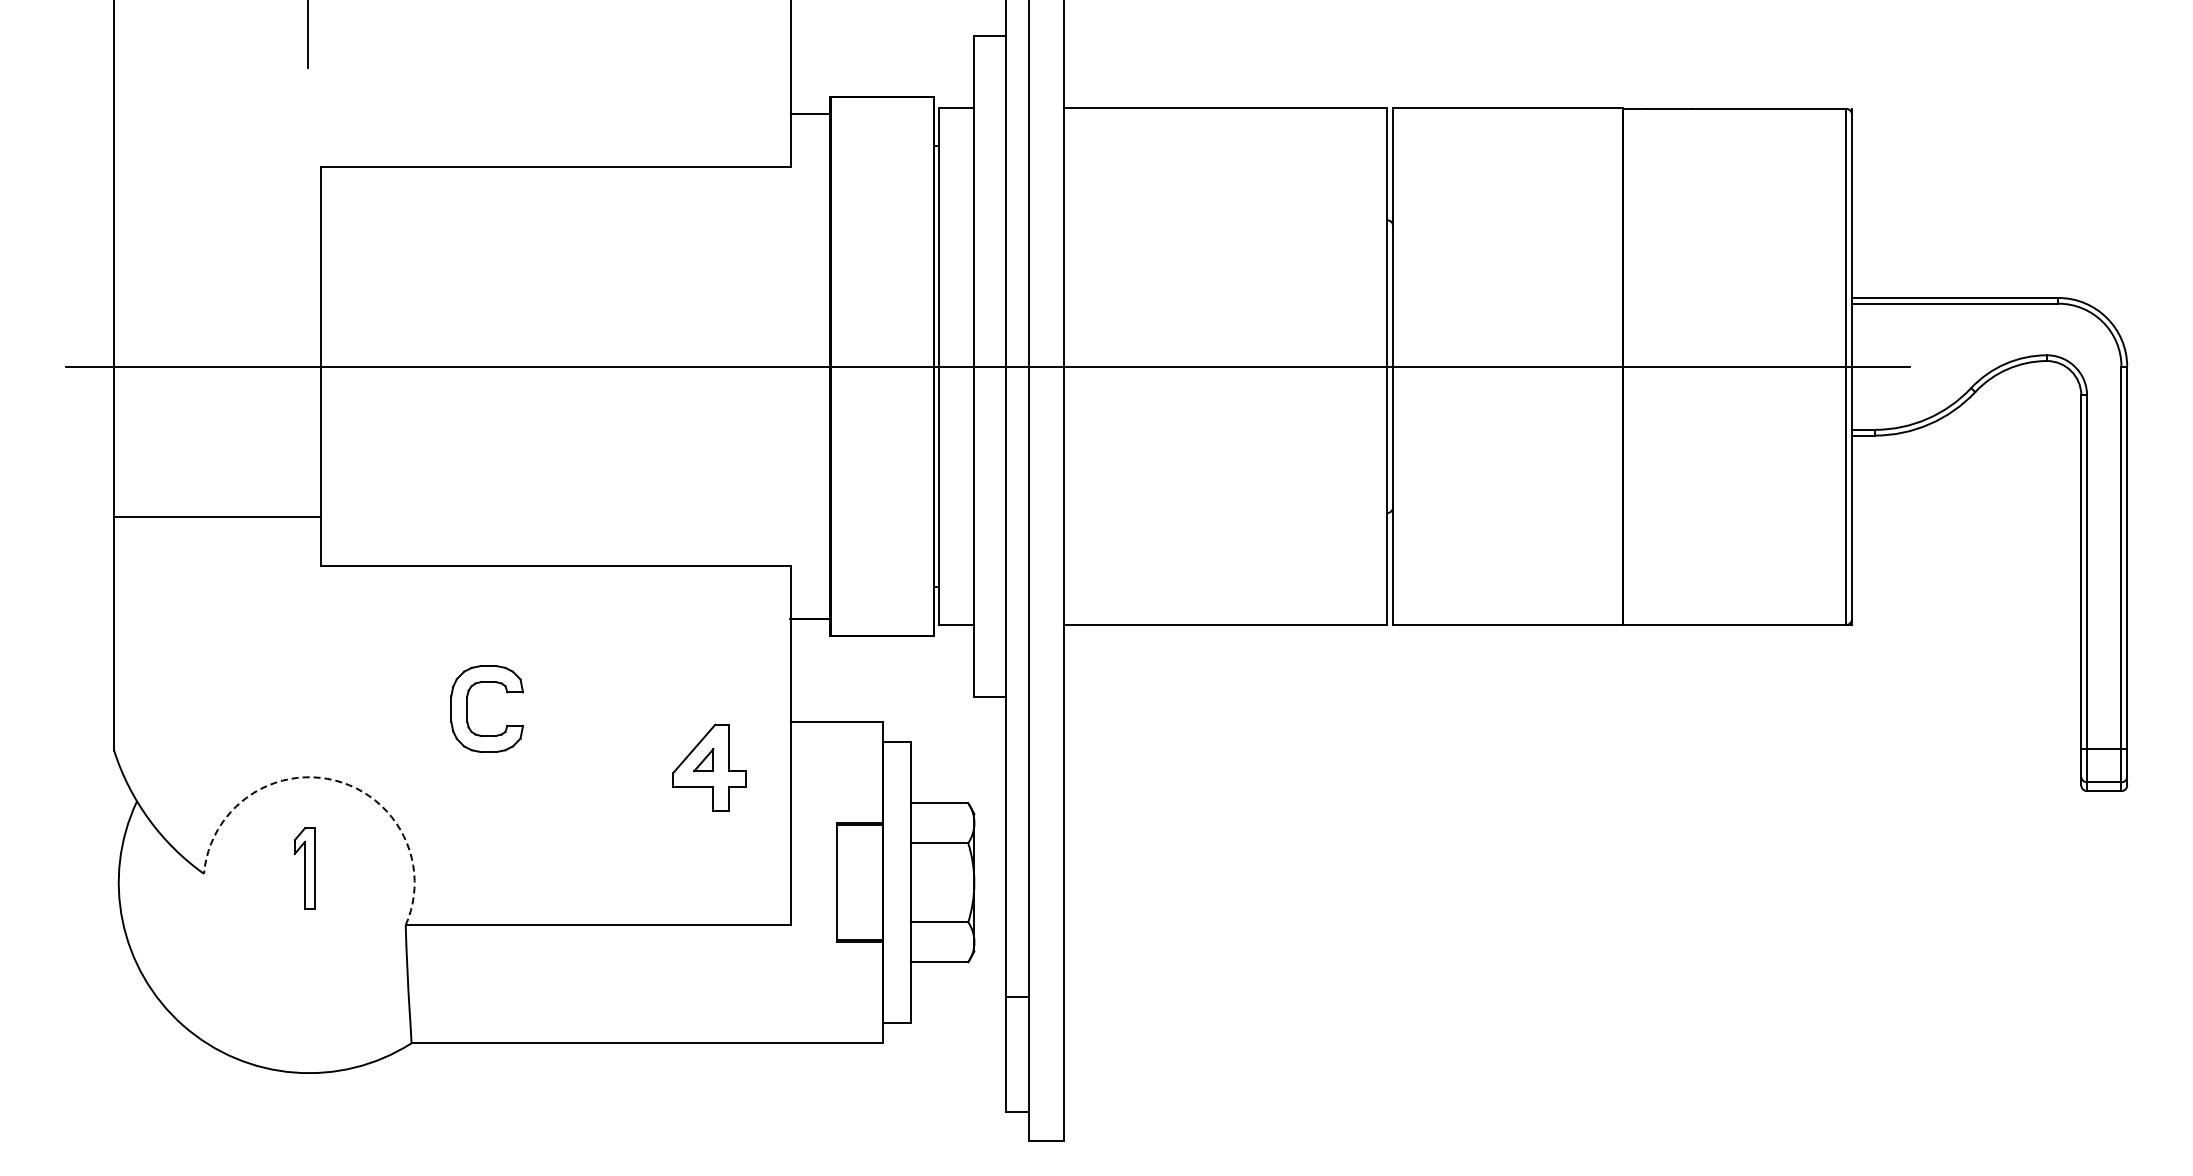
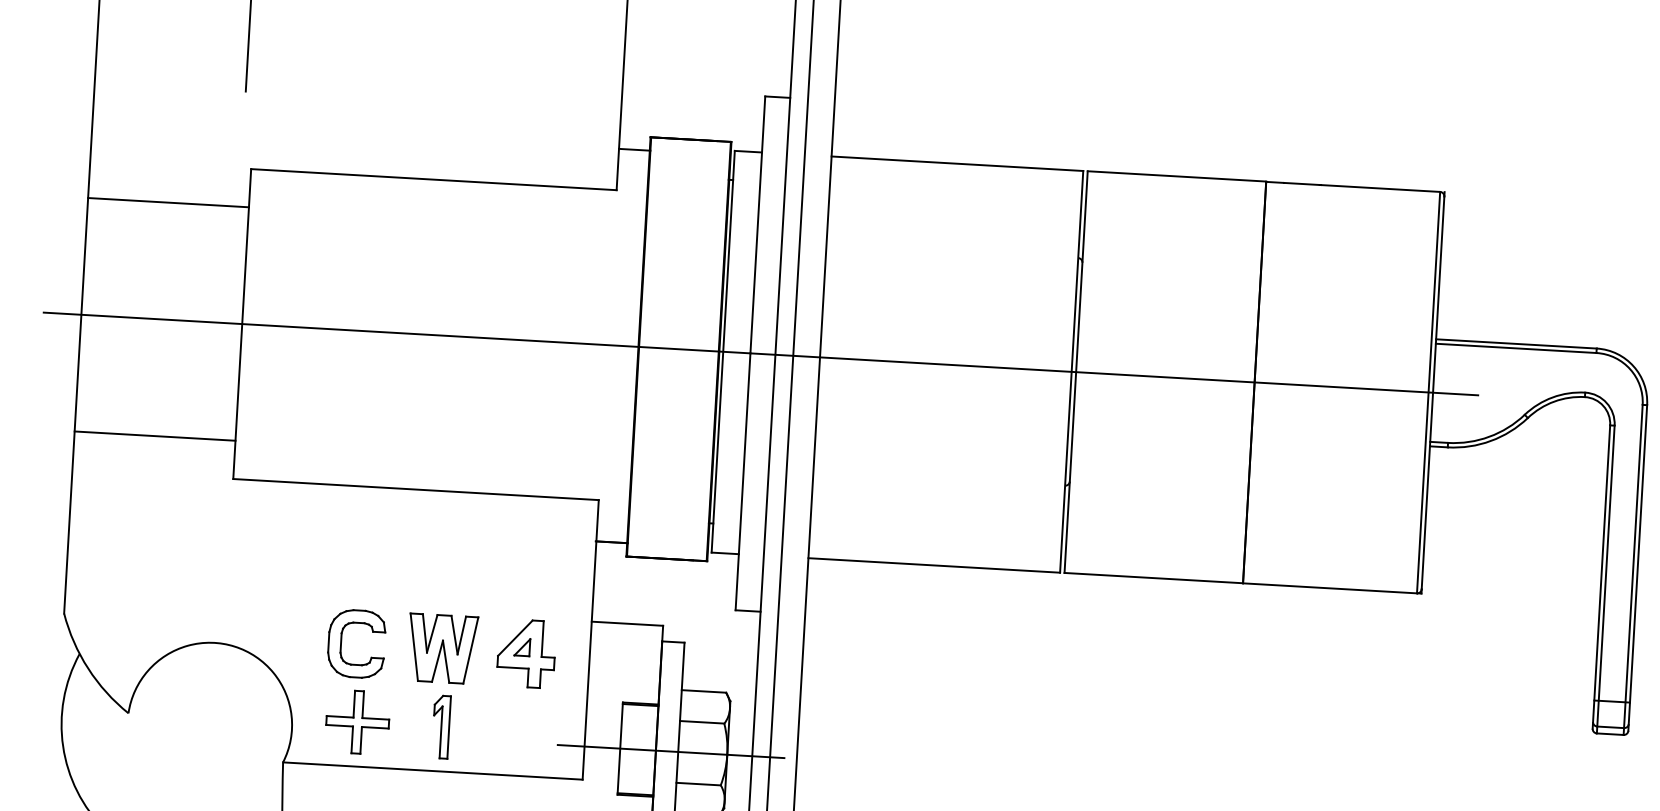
line: (217, 216) -> (168, 202), added
part: (467, 708) -> (341, 642), moved
part: (601, 767) -> (442, 648), added
arc: (335, 780) -> (234, 646), dashed -> solid
part: (304, 868) -> (441, 727), moved
part: (498, 868) -> (357, 722), added
line: (901, 882) -> (670, 751), added

